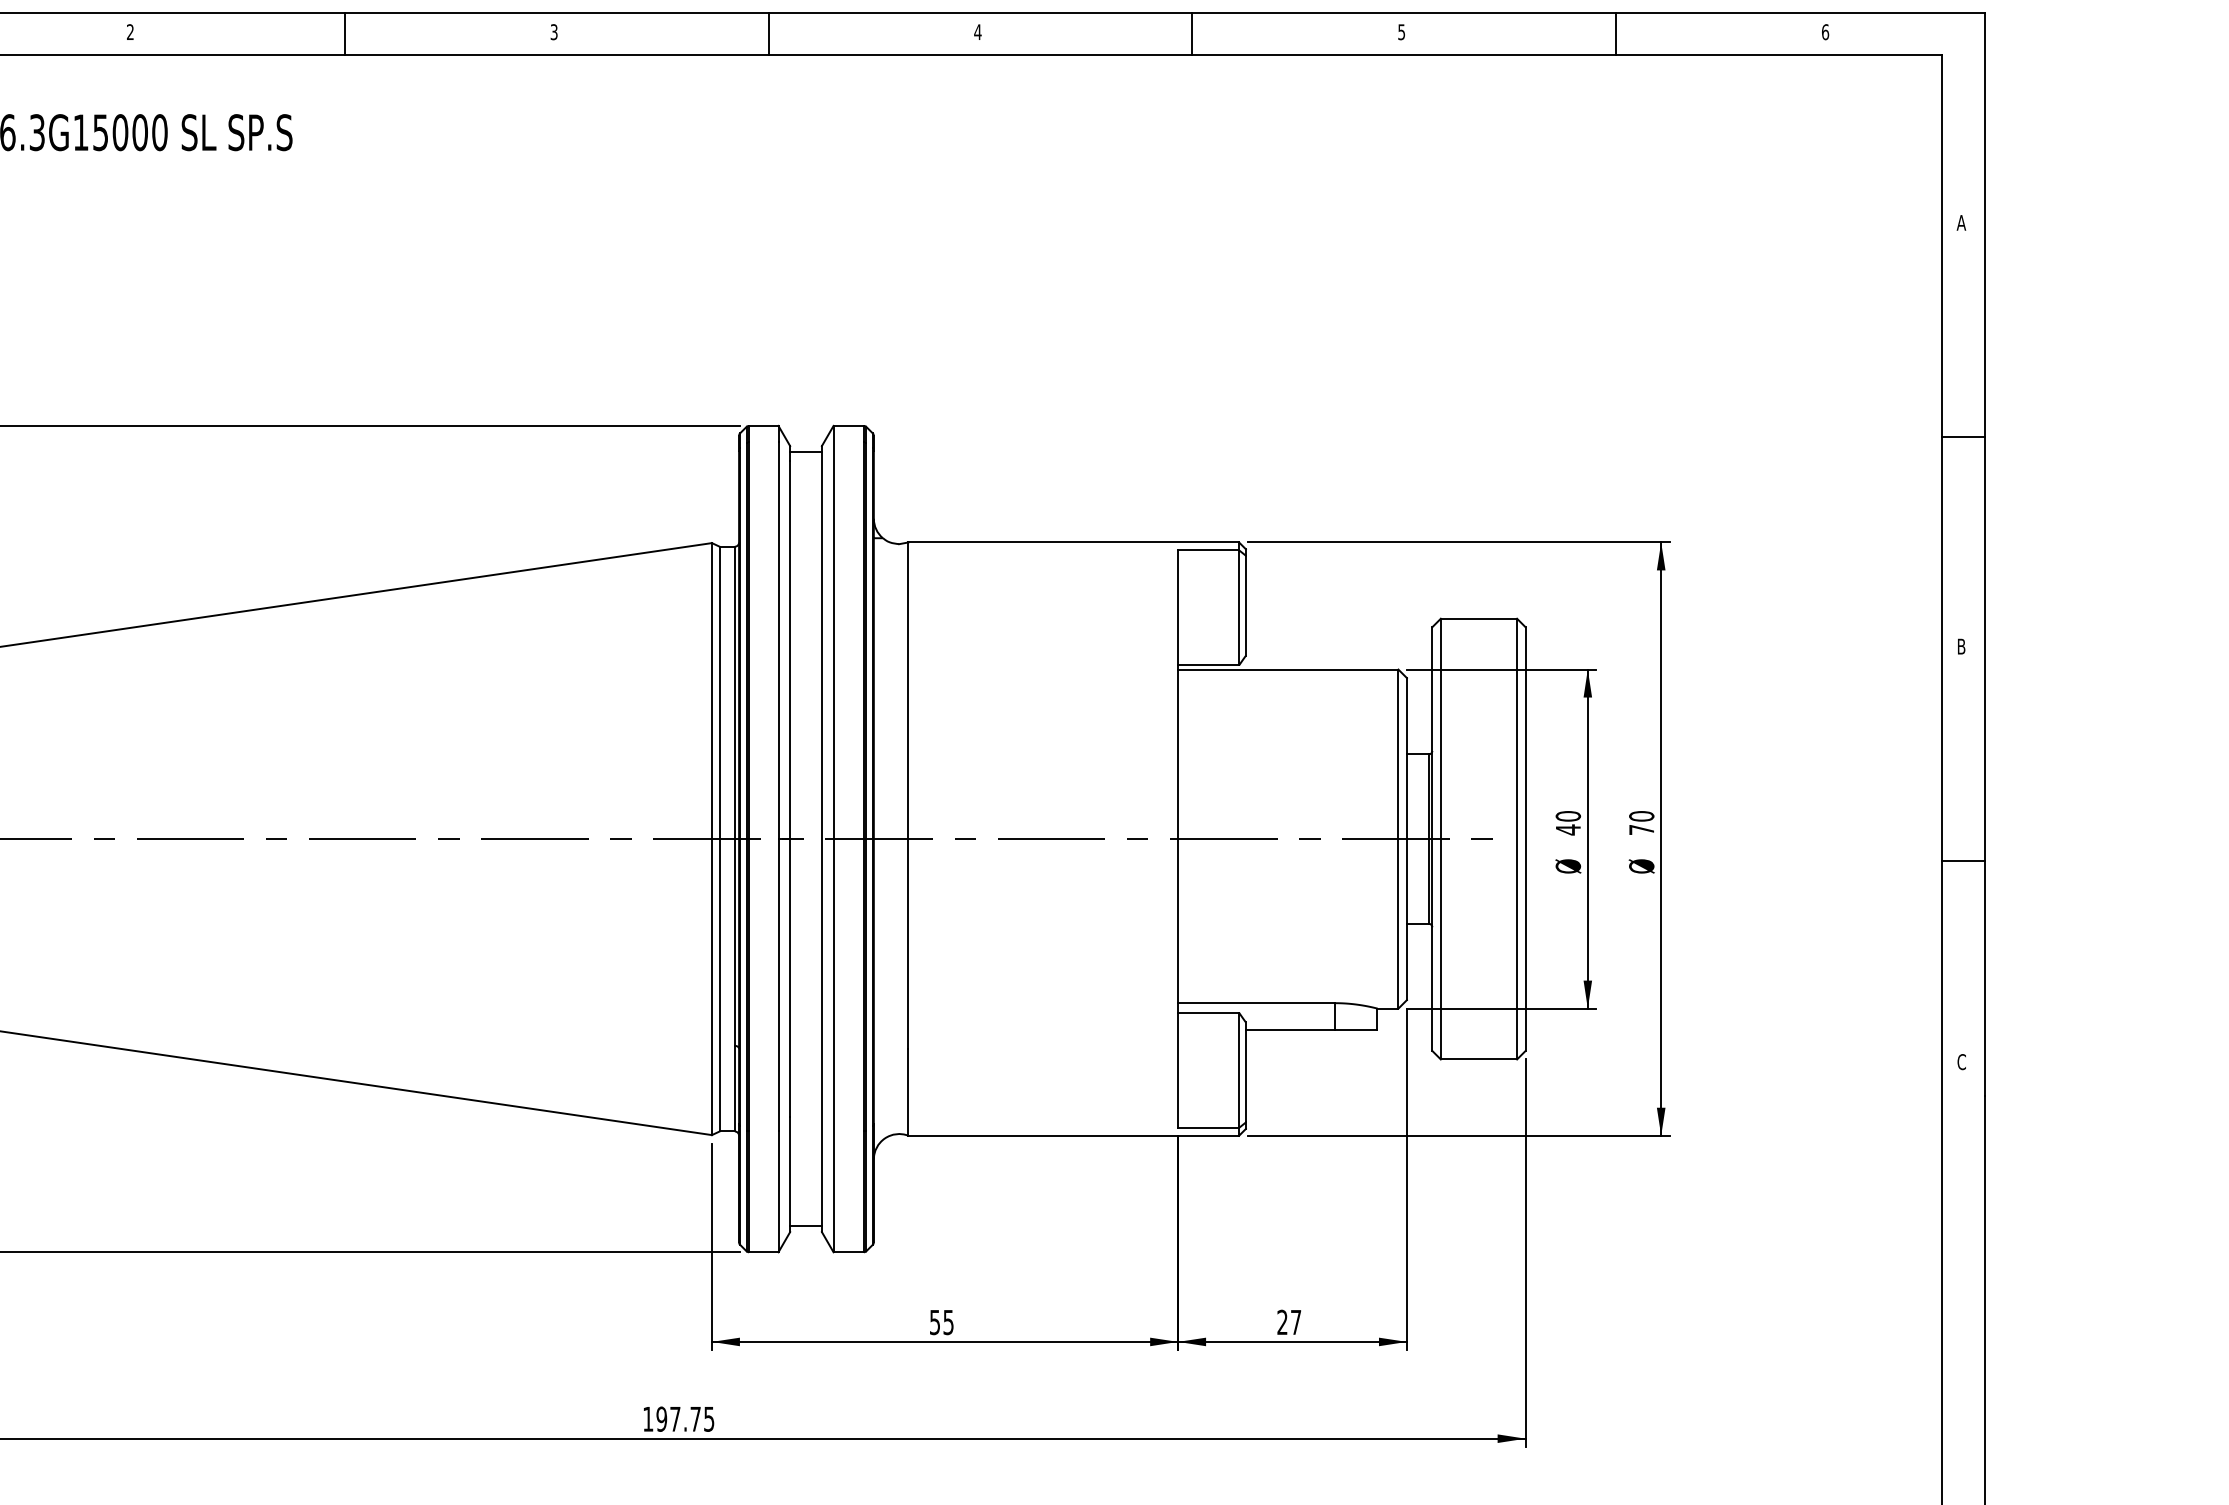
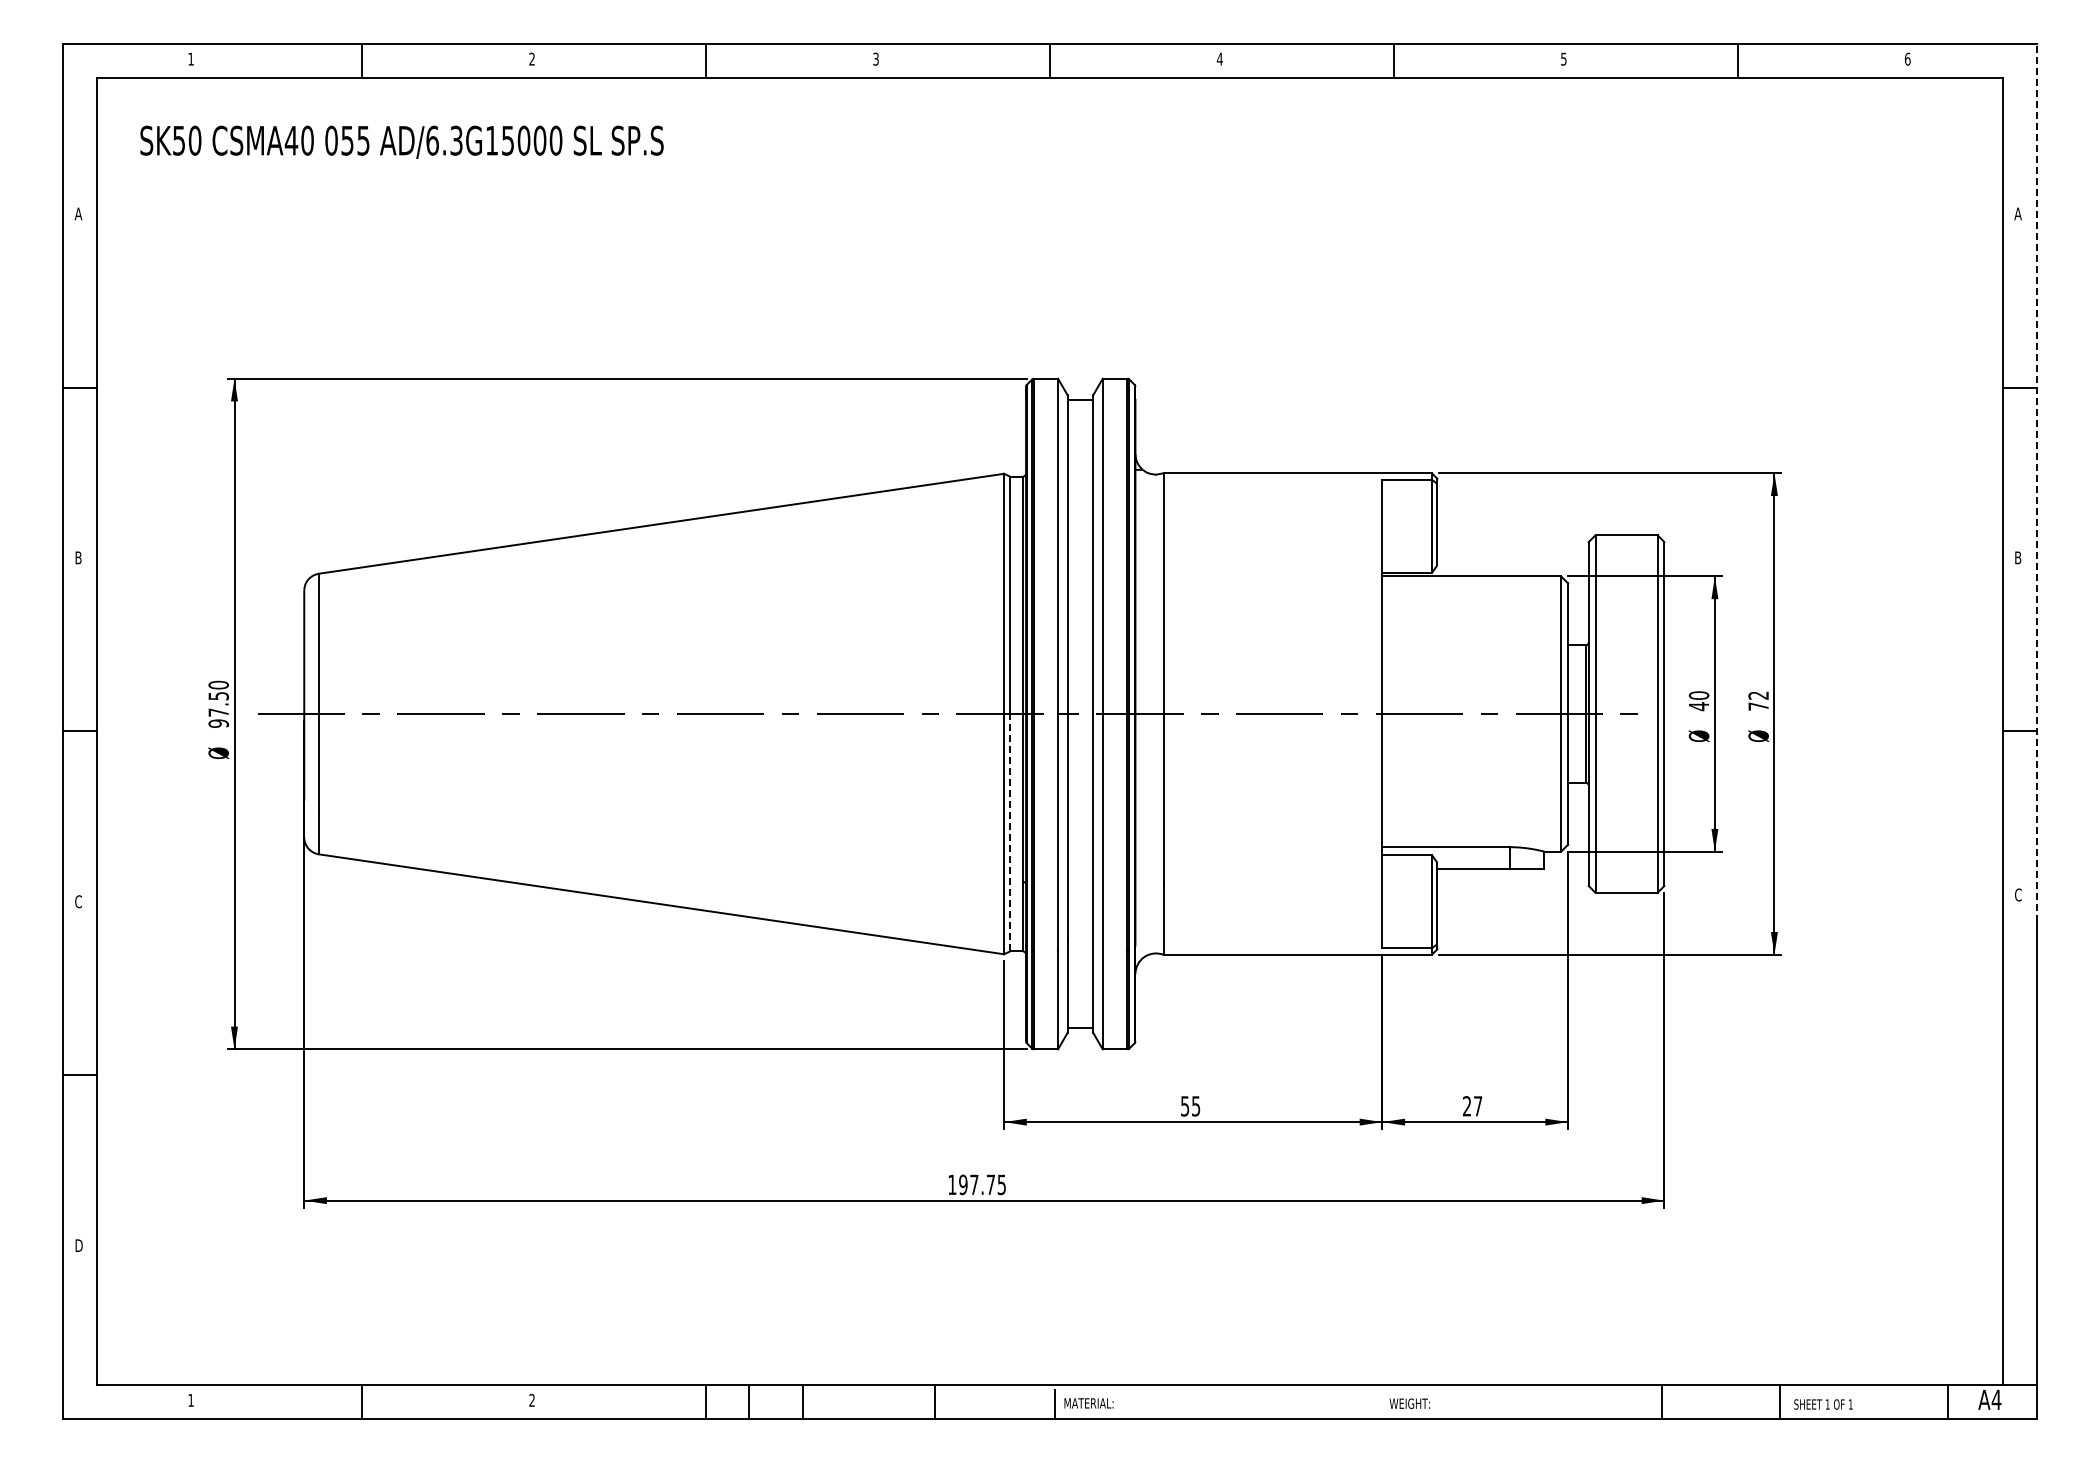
line: (1985, 553) -> (2037, 482), solid -> dashed
text: (1641, 816) -> (1758, 695), 70 -> 72
line: (719, 985) -> (1010, 832), solid -> dashed

